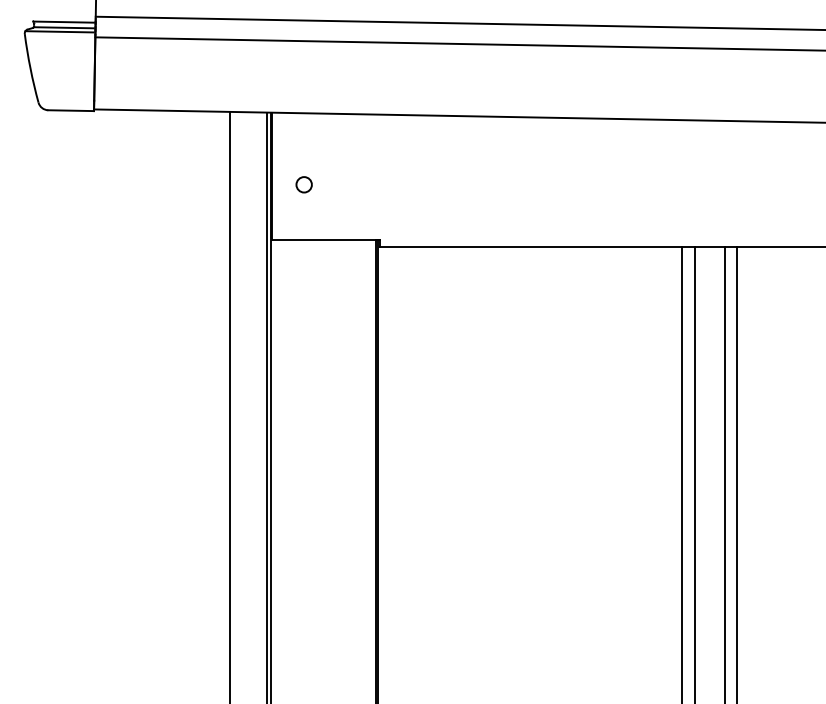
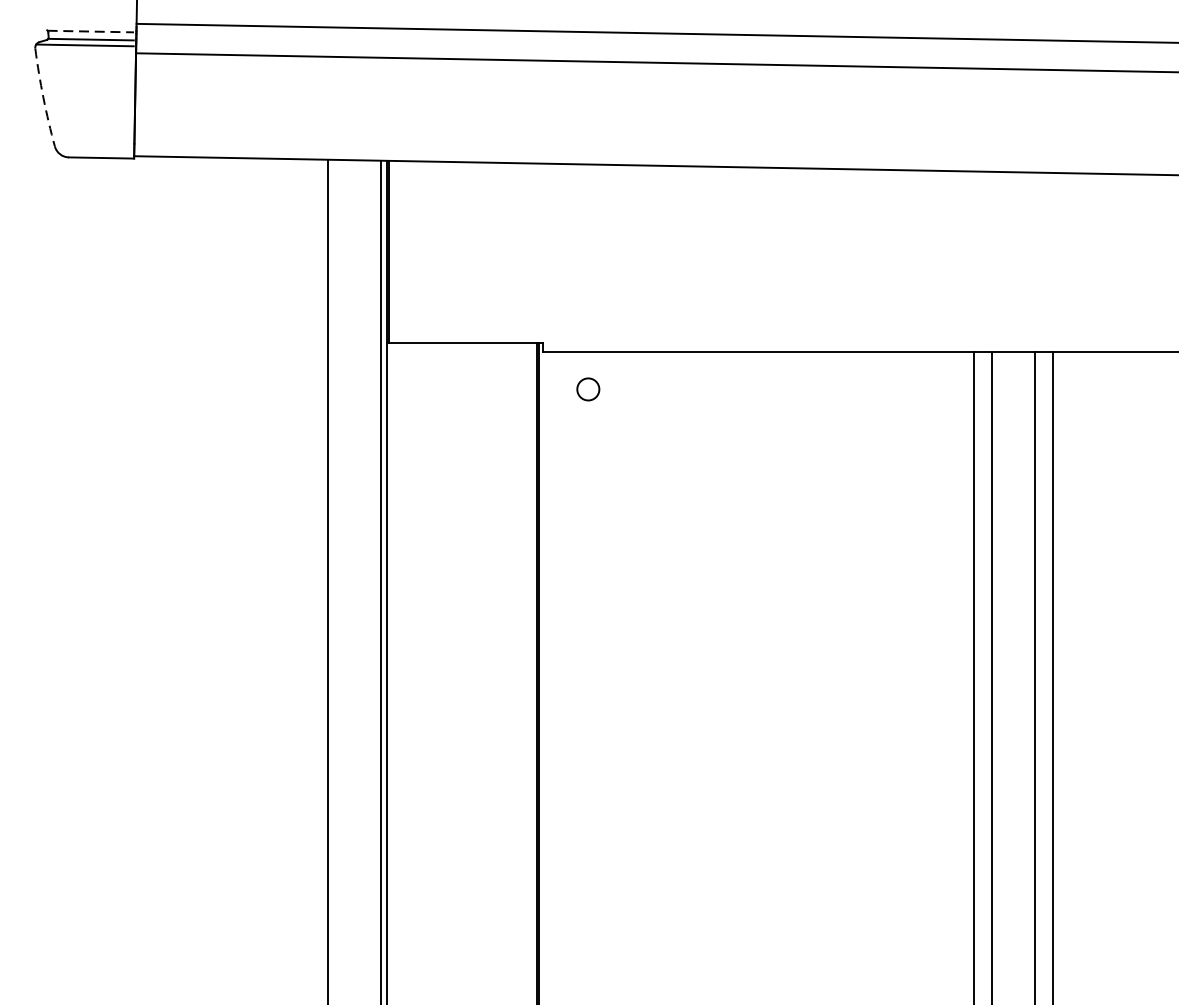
line: (64, 22) -> (91, 32), solid -> dashed
arc: (30, 68) -> (43, 97), solid -> dashed
circle: (303, 184) -> (587, 389), moved

